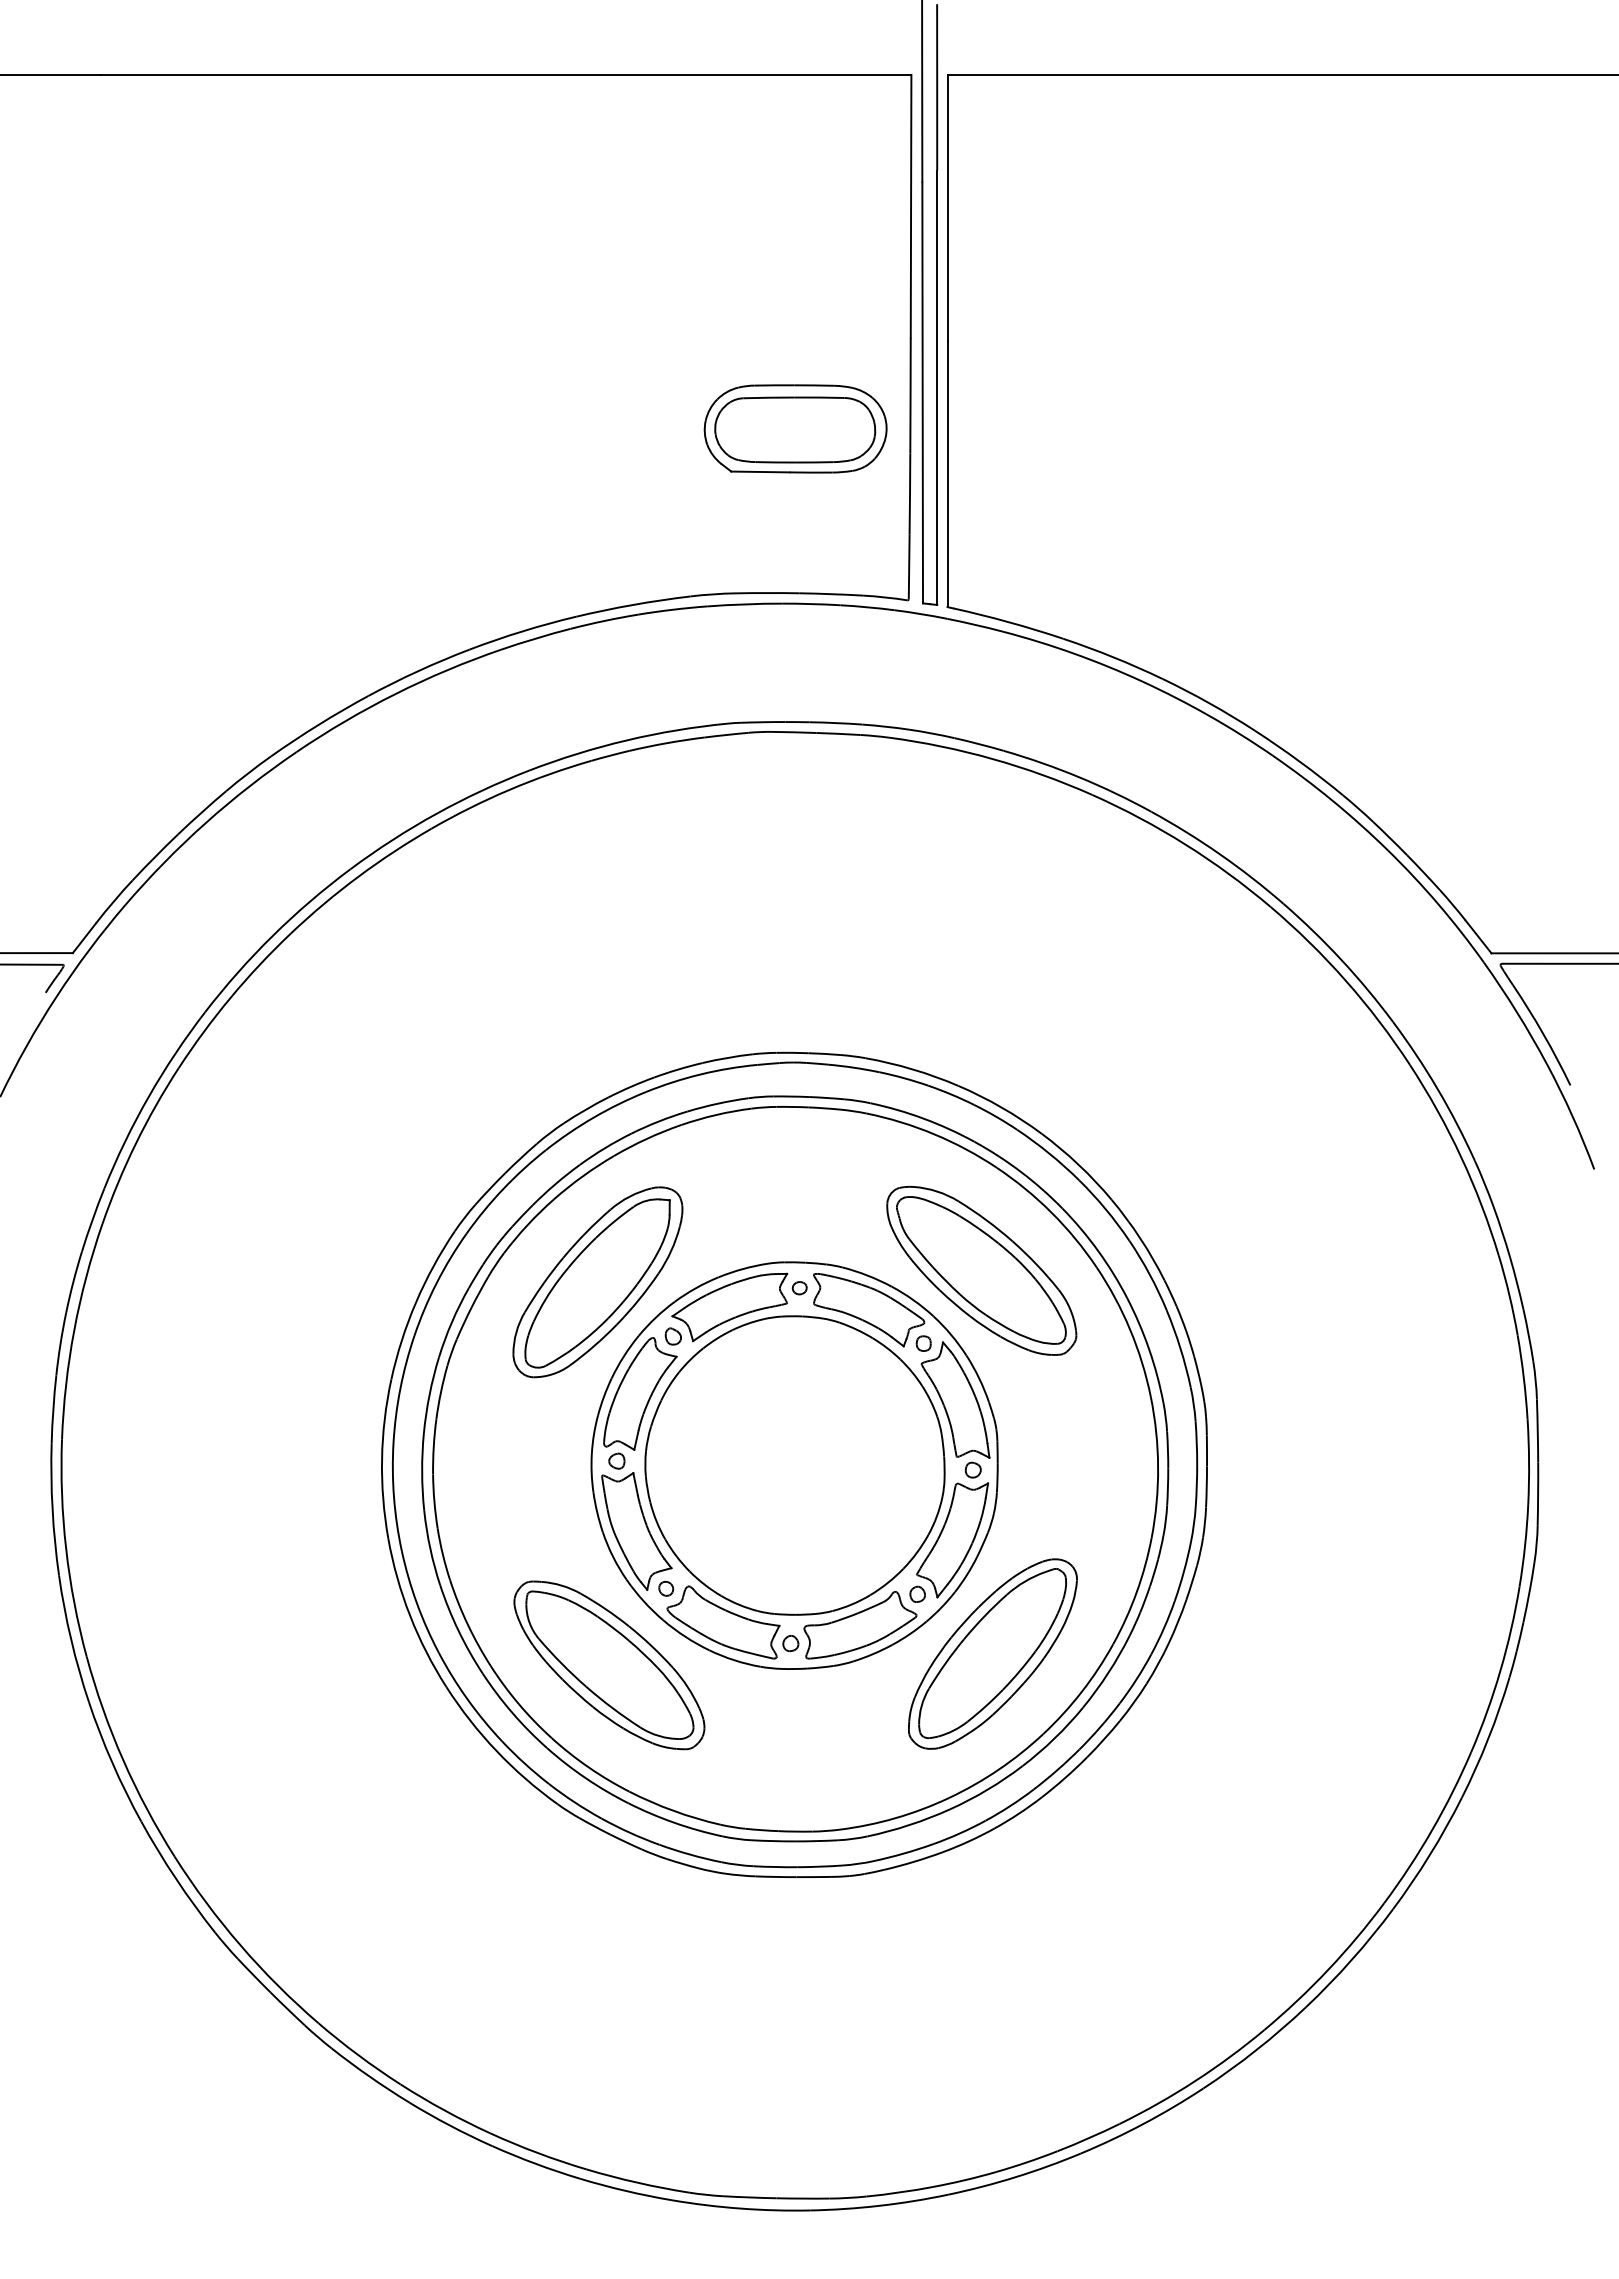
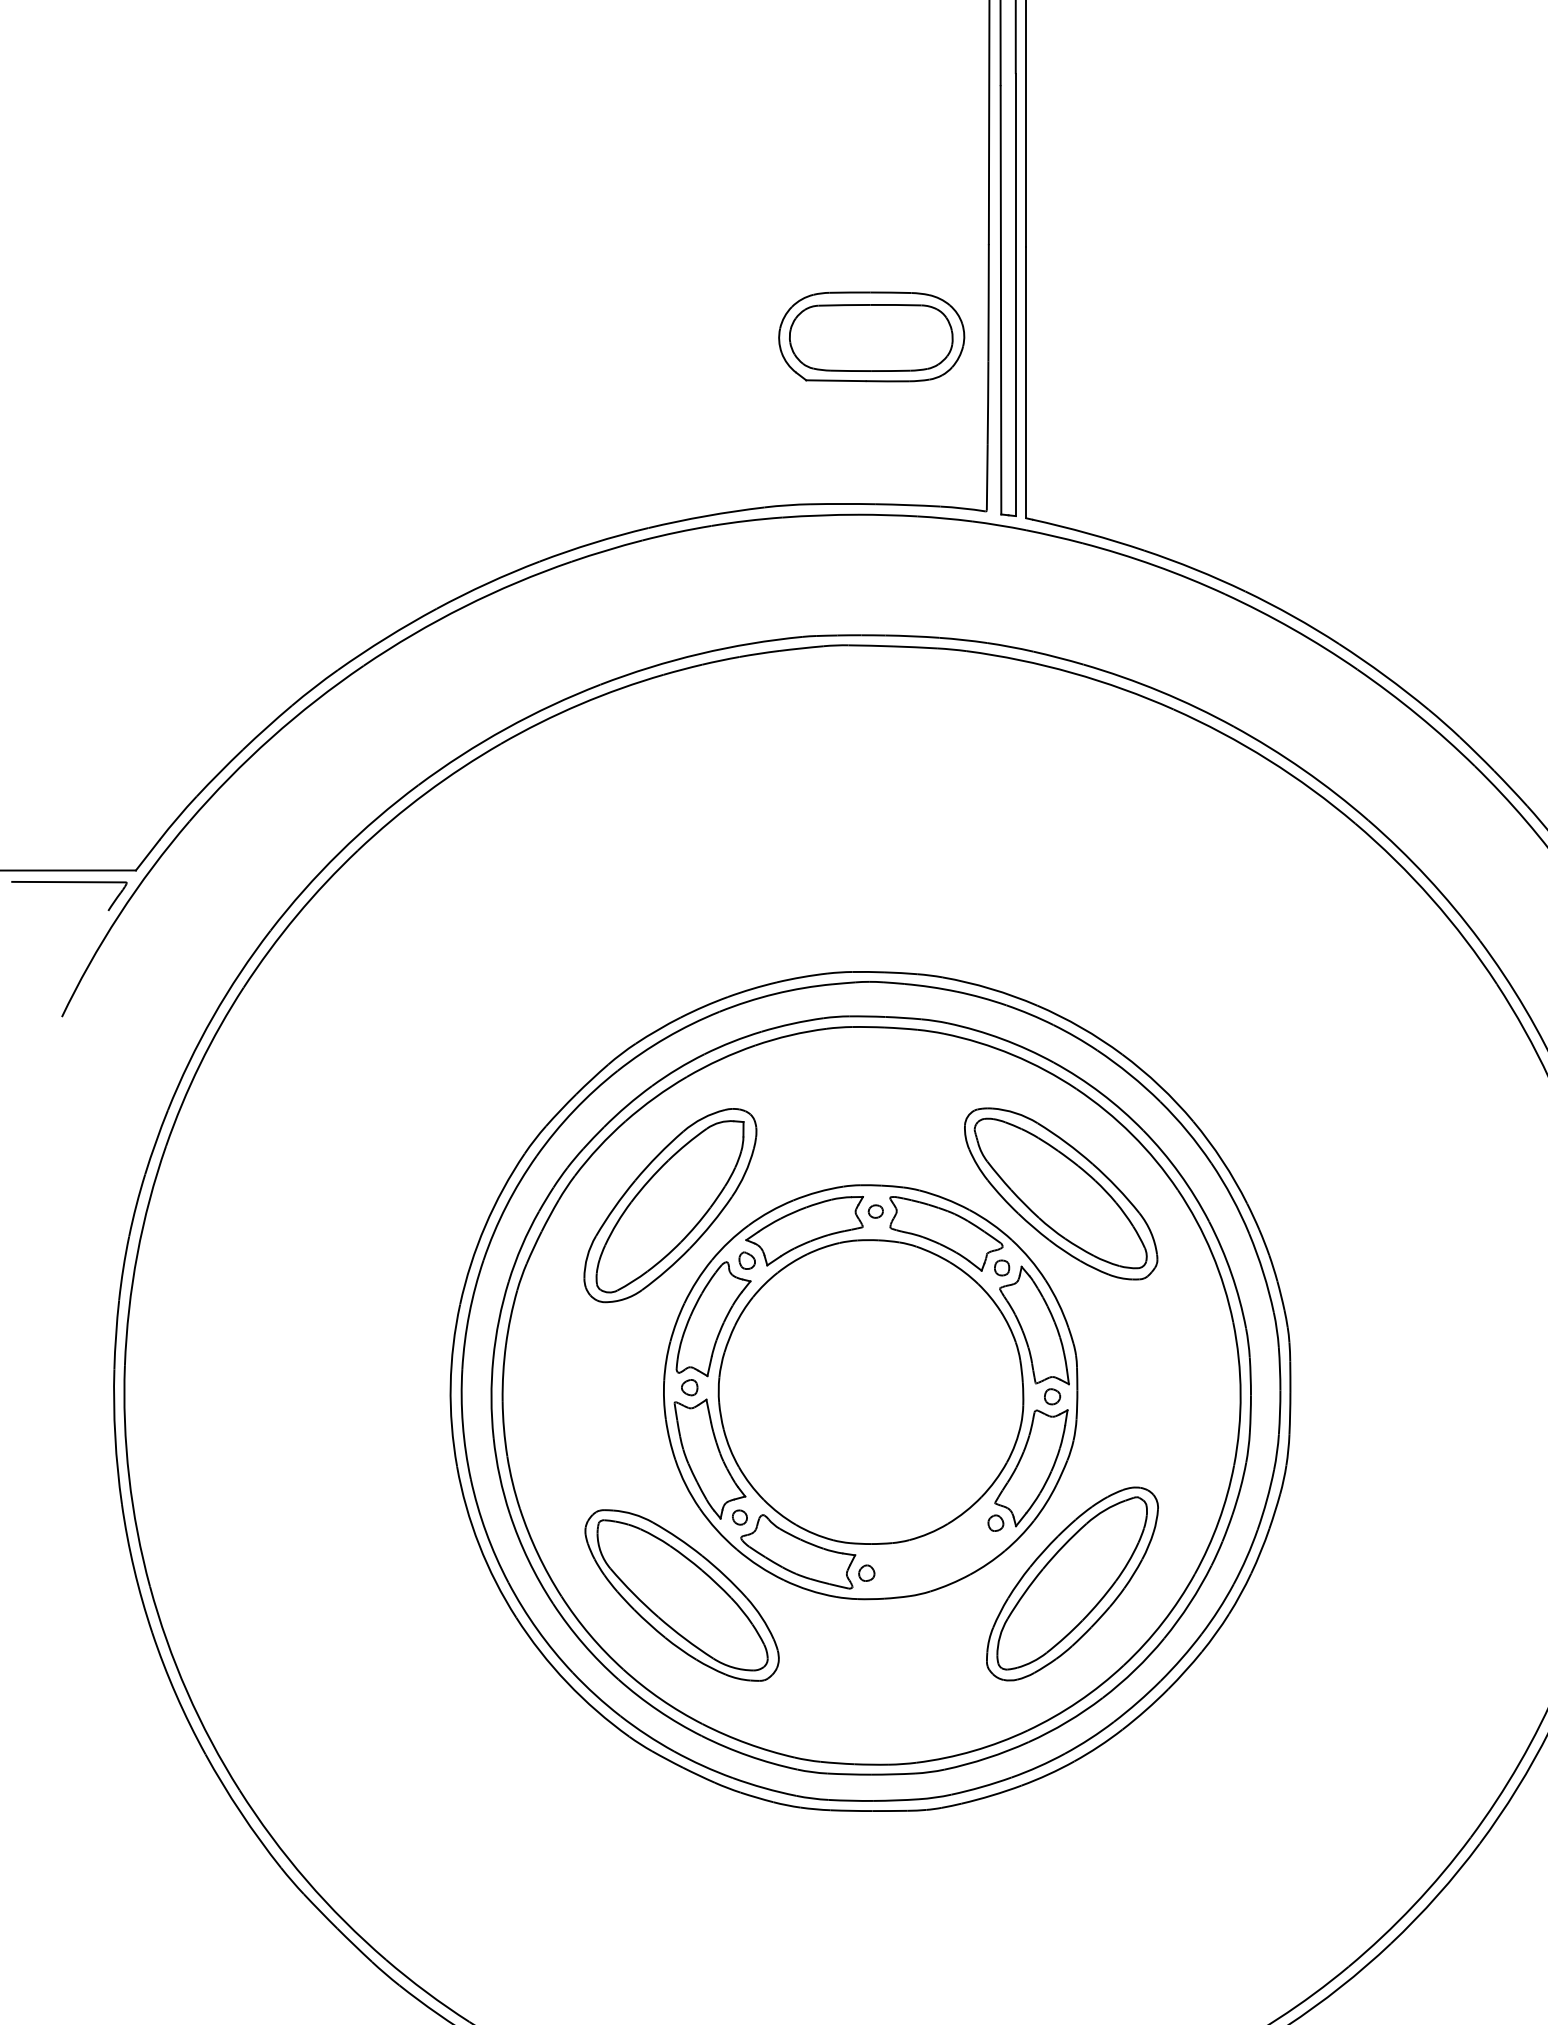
part: (860, 1625) -> (937, 1554), removed

